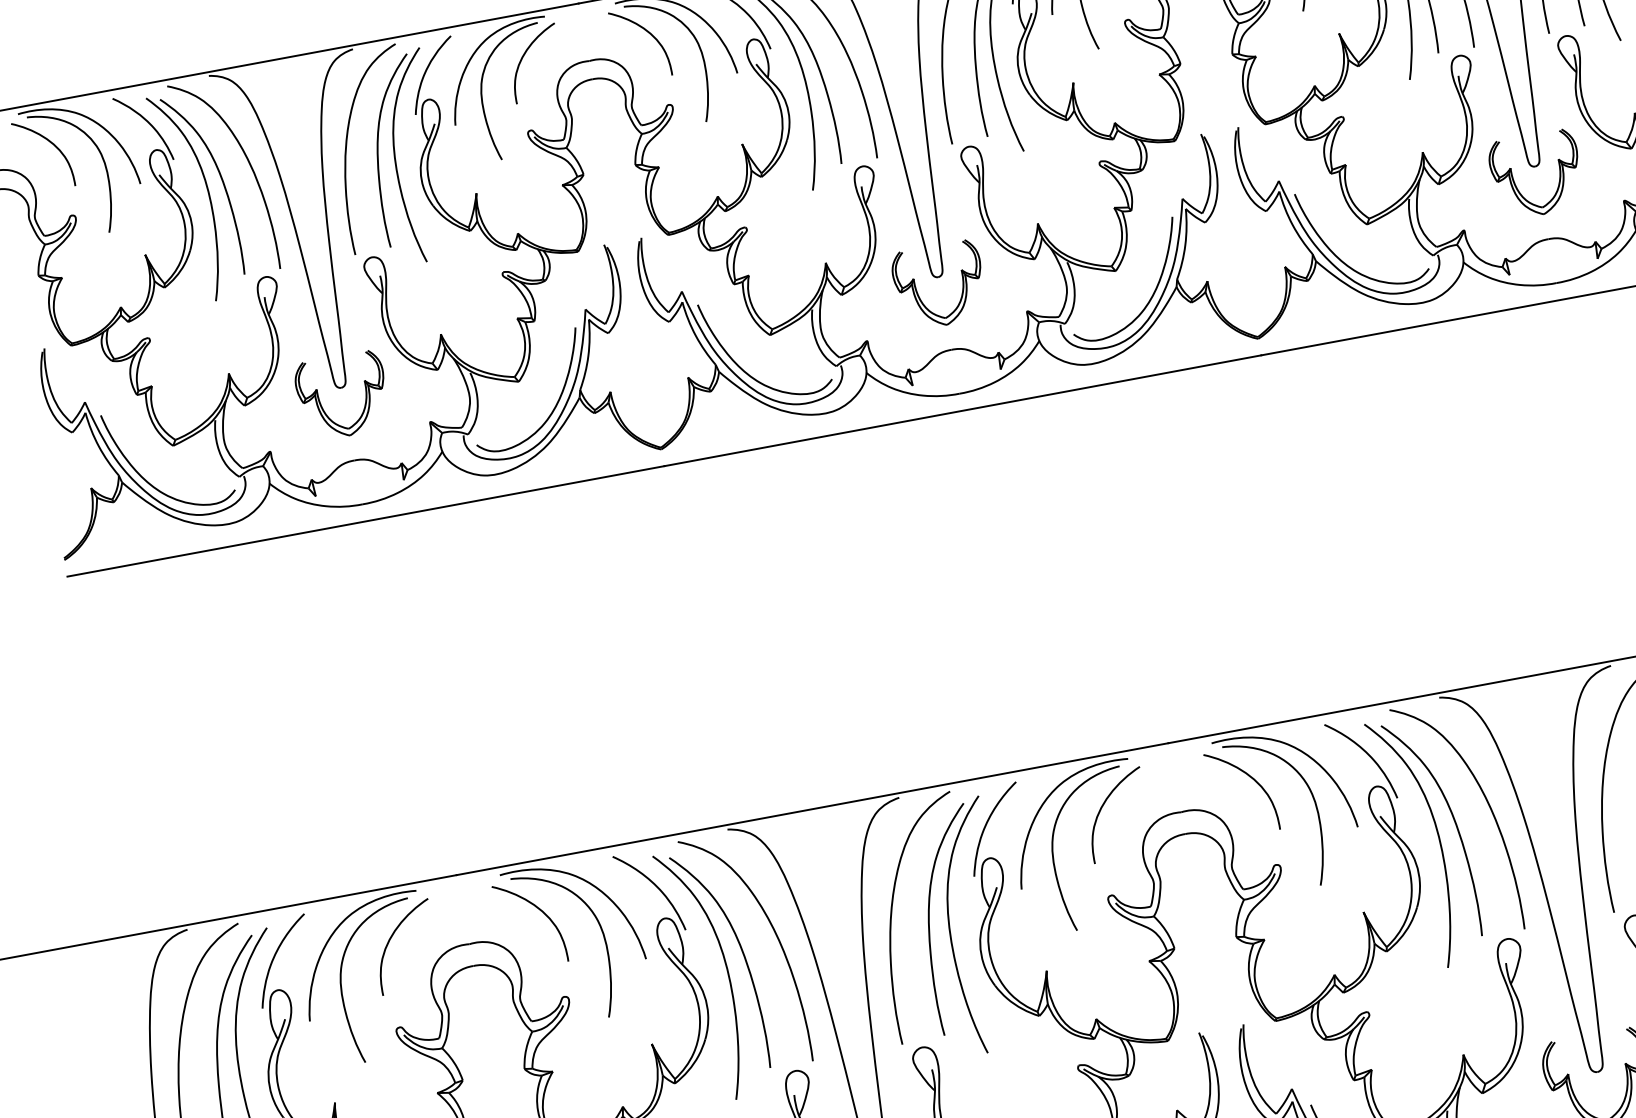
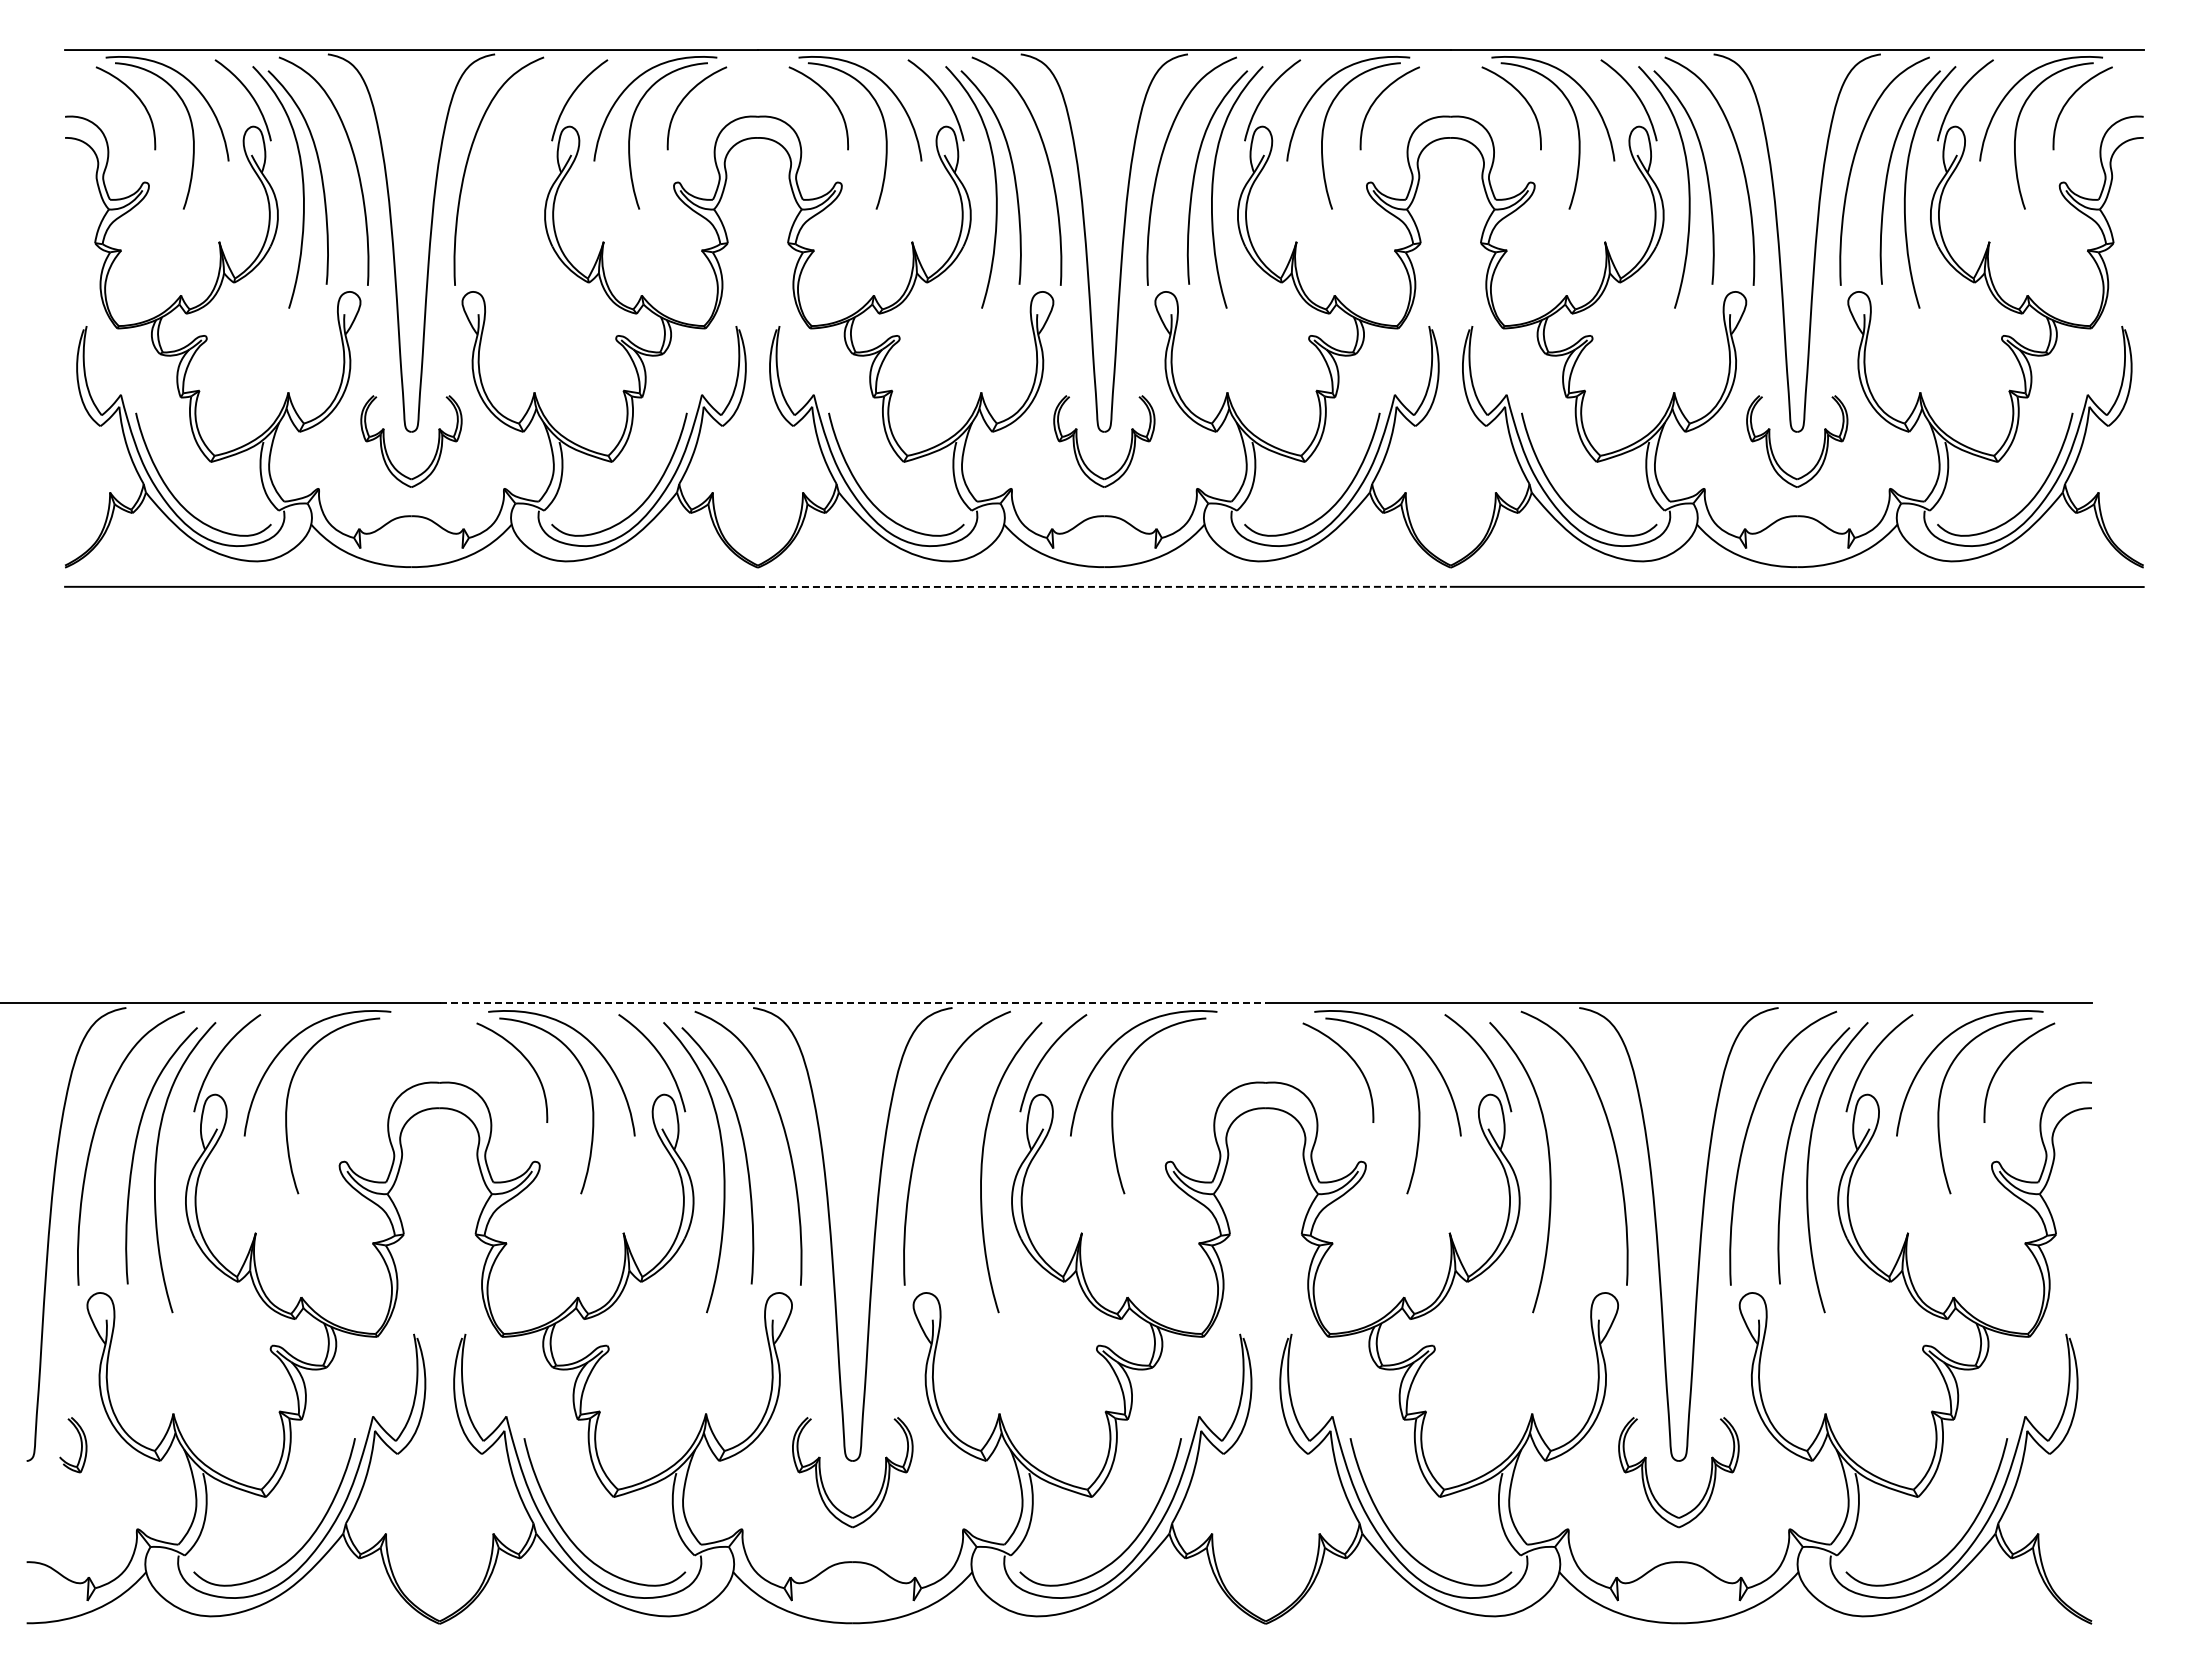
part: (396, 159) -> (520, 187), removed
line: (962, 410) -> (1104, 586), solid -> dashed
curve: (1103, 805) -> (1180, 1059), removed
line: (813, 808) -> (853, 1002), solid -> dashed
curve: (1454, 823) -> (1570, 1152), removed
curve: (929, 919) -> (961, 1151), removed
curve: (391, 938) -> (353, 1060), removed

